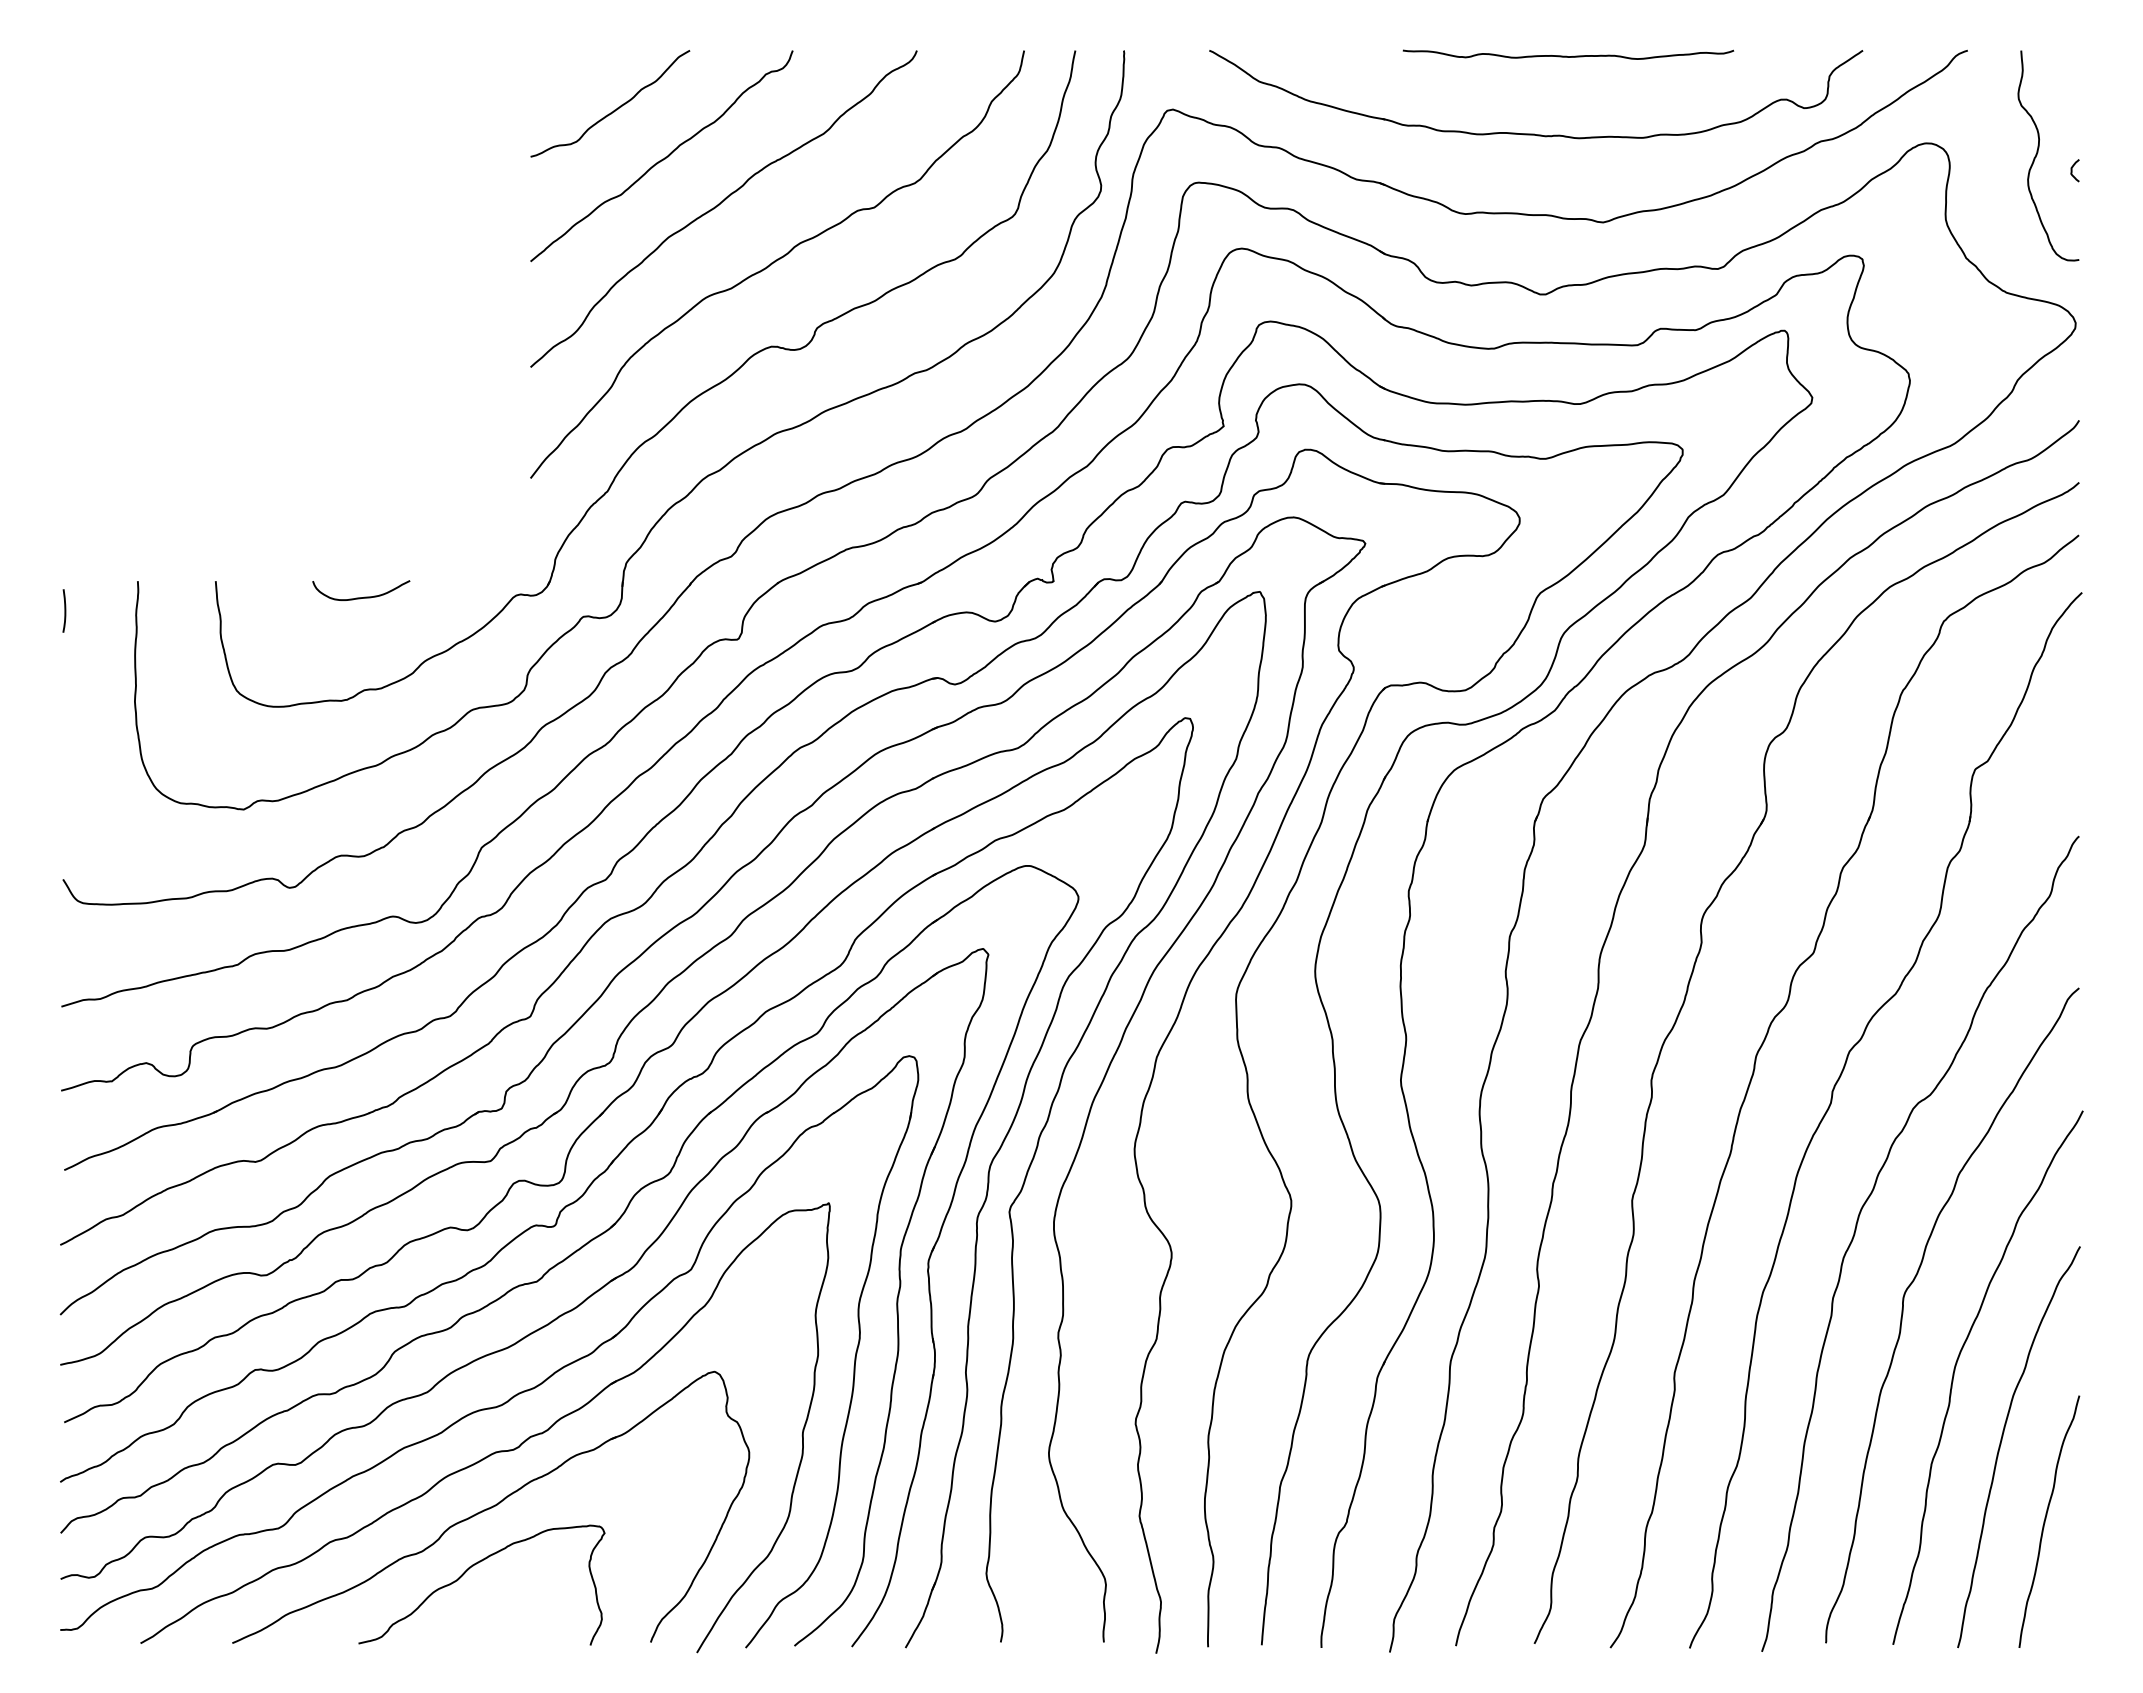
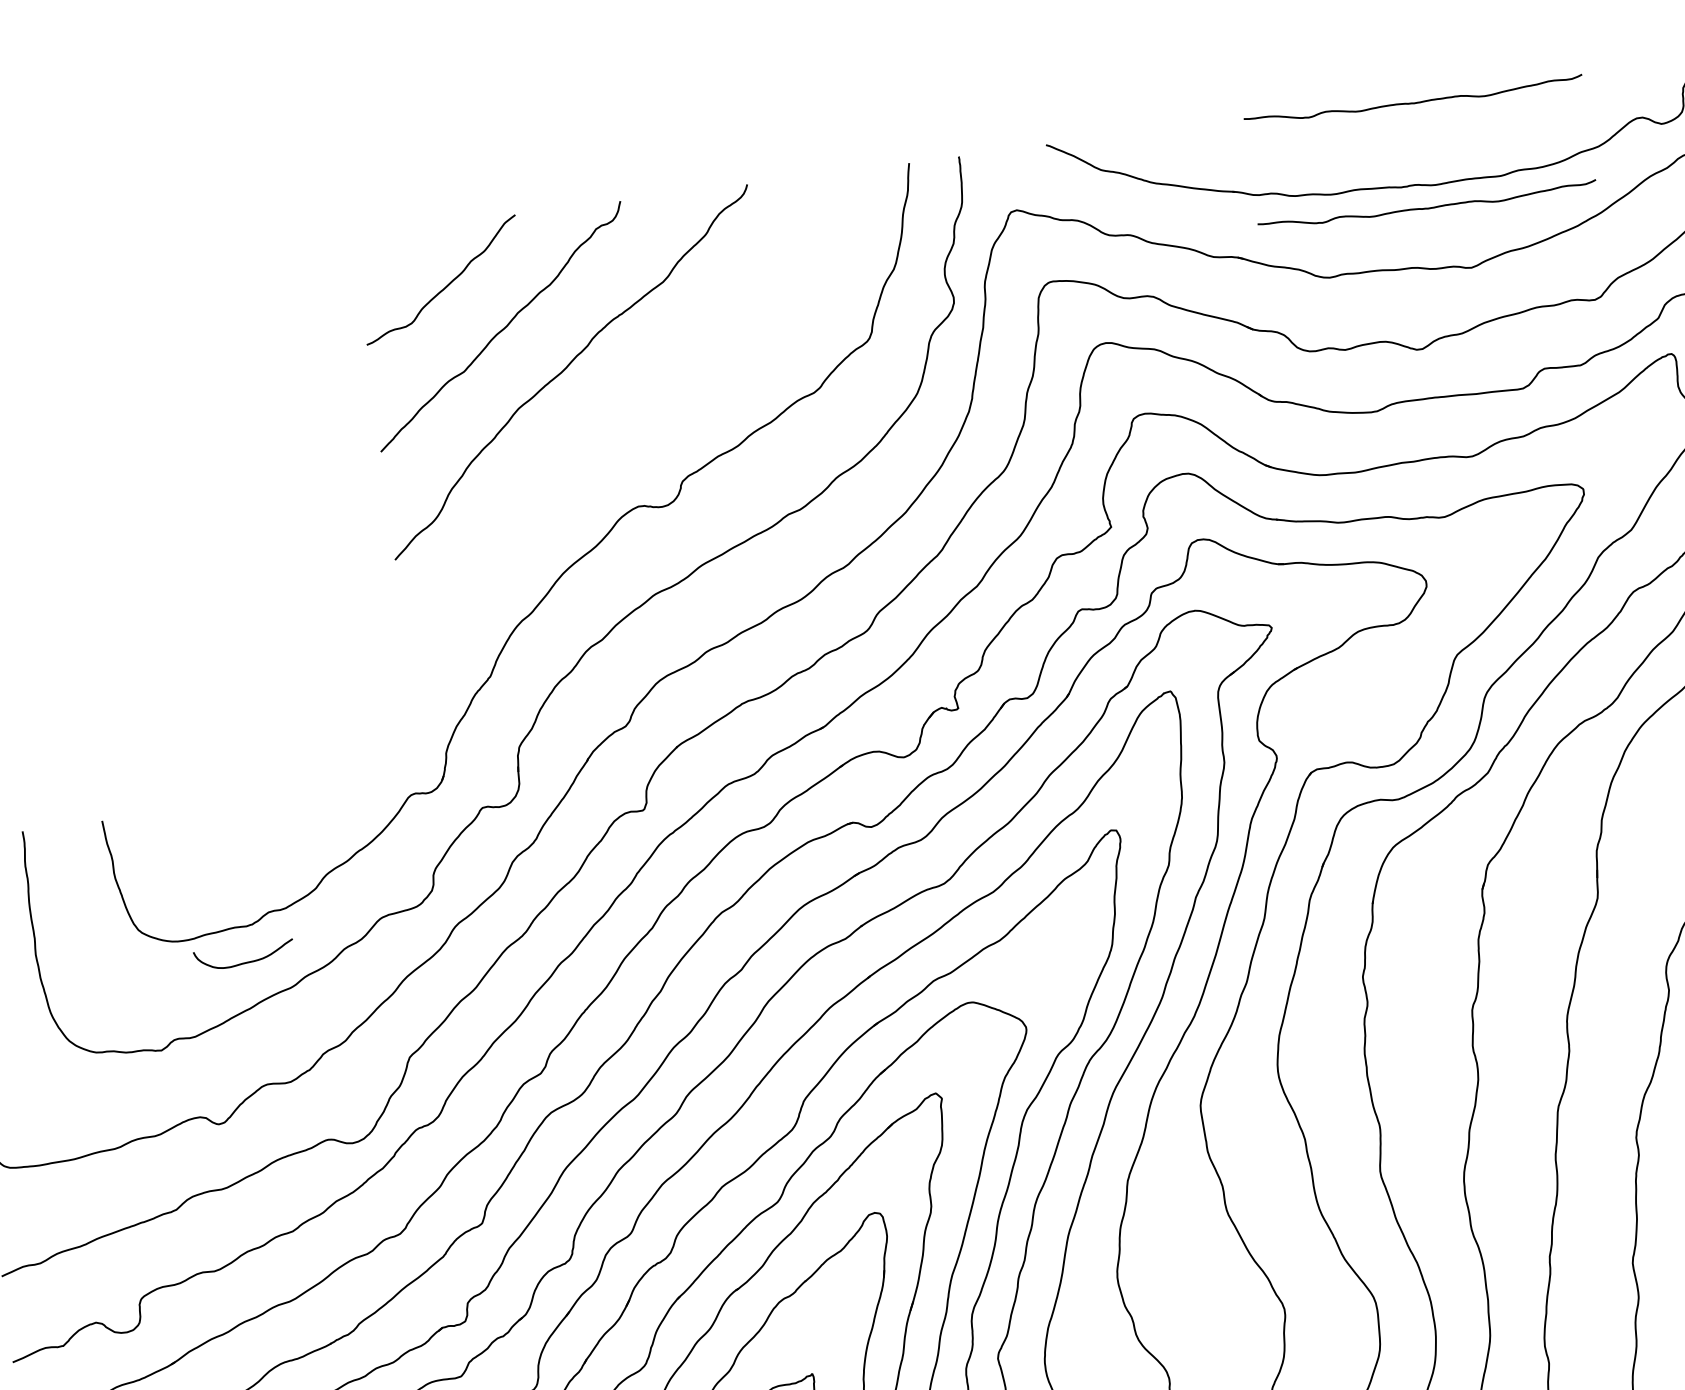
curve: (1568, 159) -> (1427, 208), added
curve: (775, 262) -> (631, 420), removed
curve: (364, 596) -> (248, 961), moved

